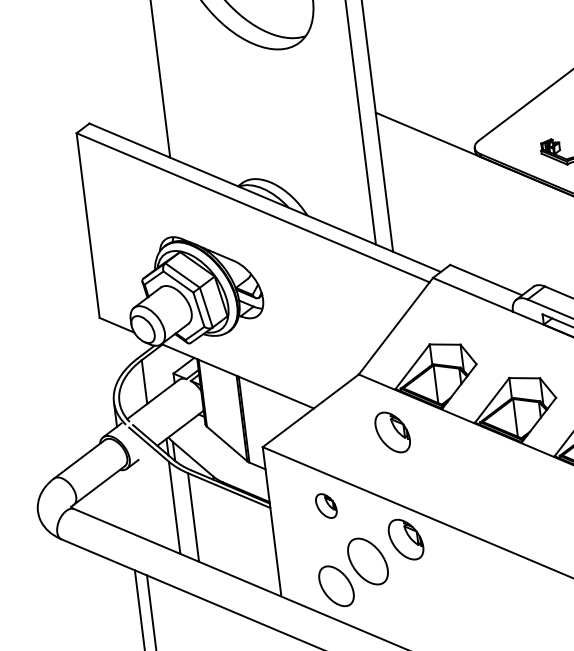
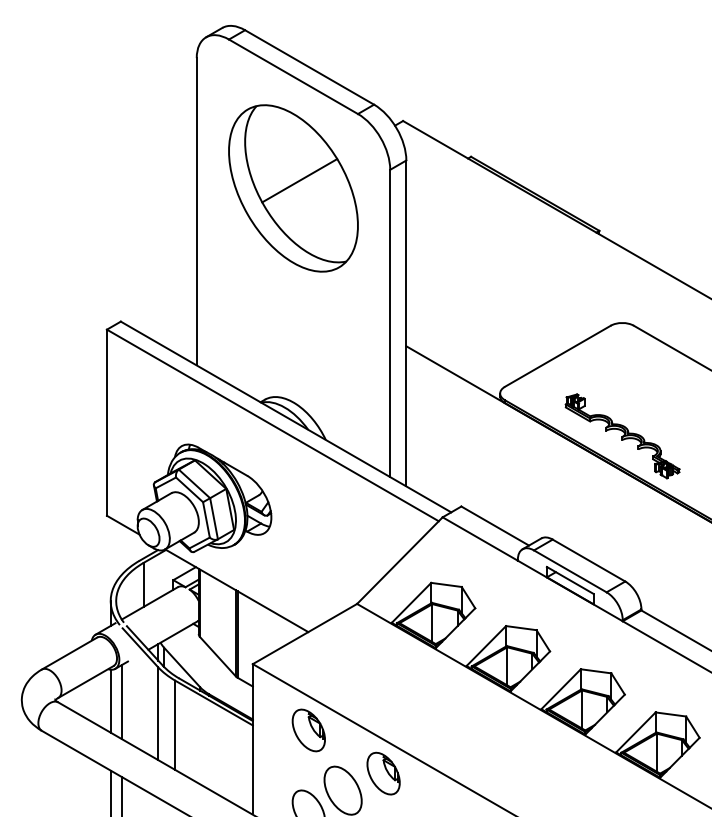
part: (392, 432) -> (383, 665), removed
line: (126, 500) -> (110, 700), added
line: (138, 500) -> (122, 701), added
part: (326, 506) -> (308, 730), size x1.67

